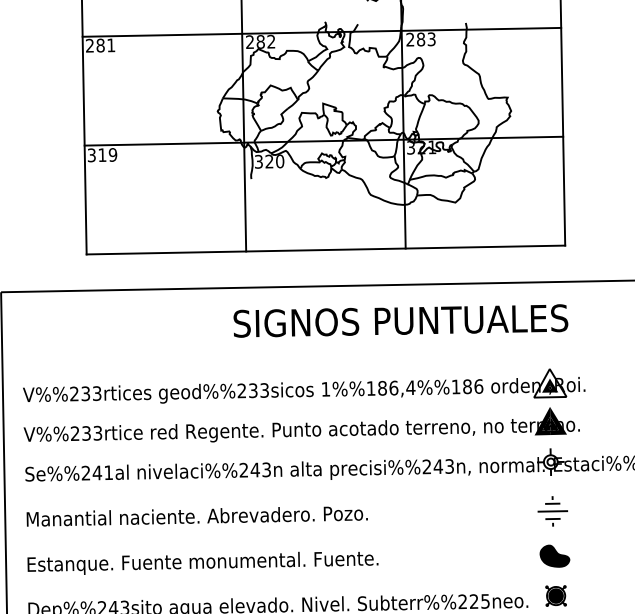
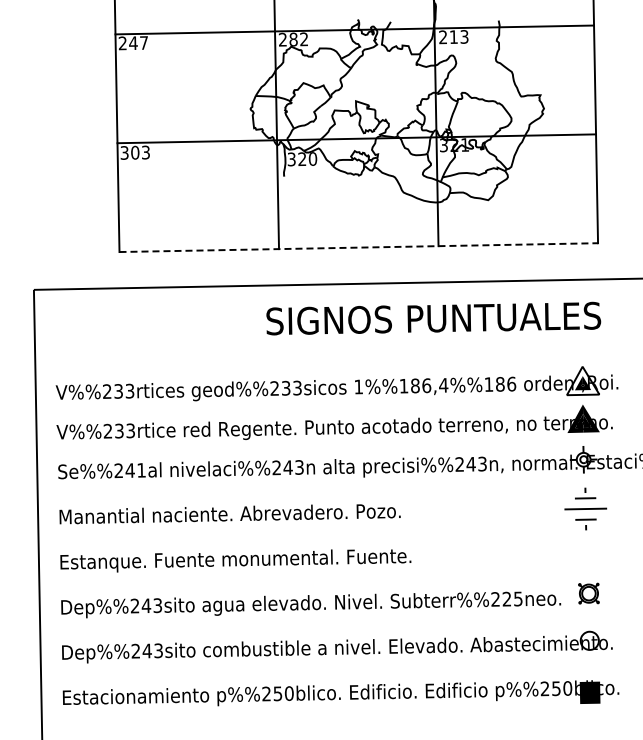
text: (420, 39) -> (453, 37), 283 -> 213
text: (105, 45) -> (138, 43), 281 -> 247
text: (107, 154) -> (140, 152), 319 -> 303
line: (326, 249) -> (359, 247), solid -> dashed
part: (552, 510) -> (585, 508), size x1.4
part: (554, 555) -> (587, 553), removed
fill: (555, 595) -> (588, 593), removed

